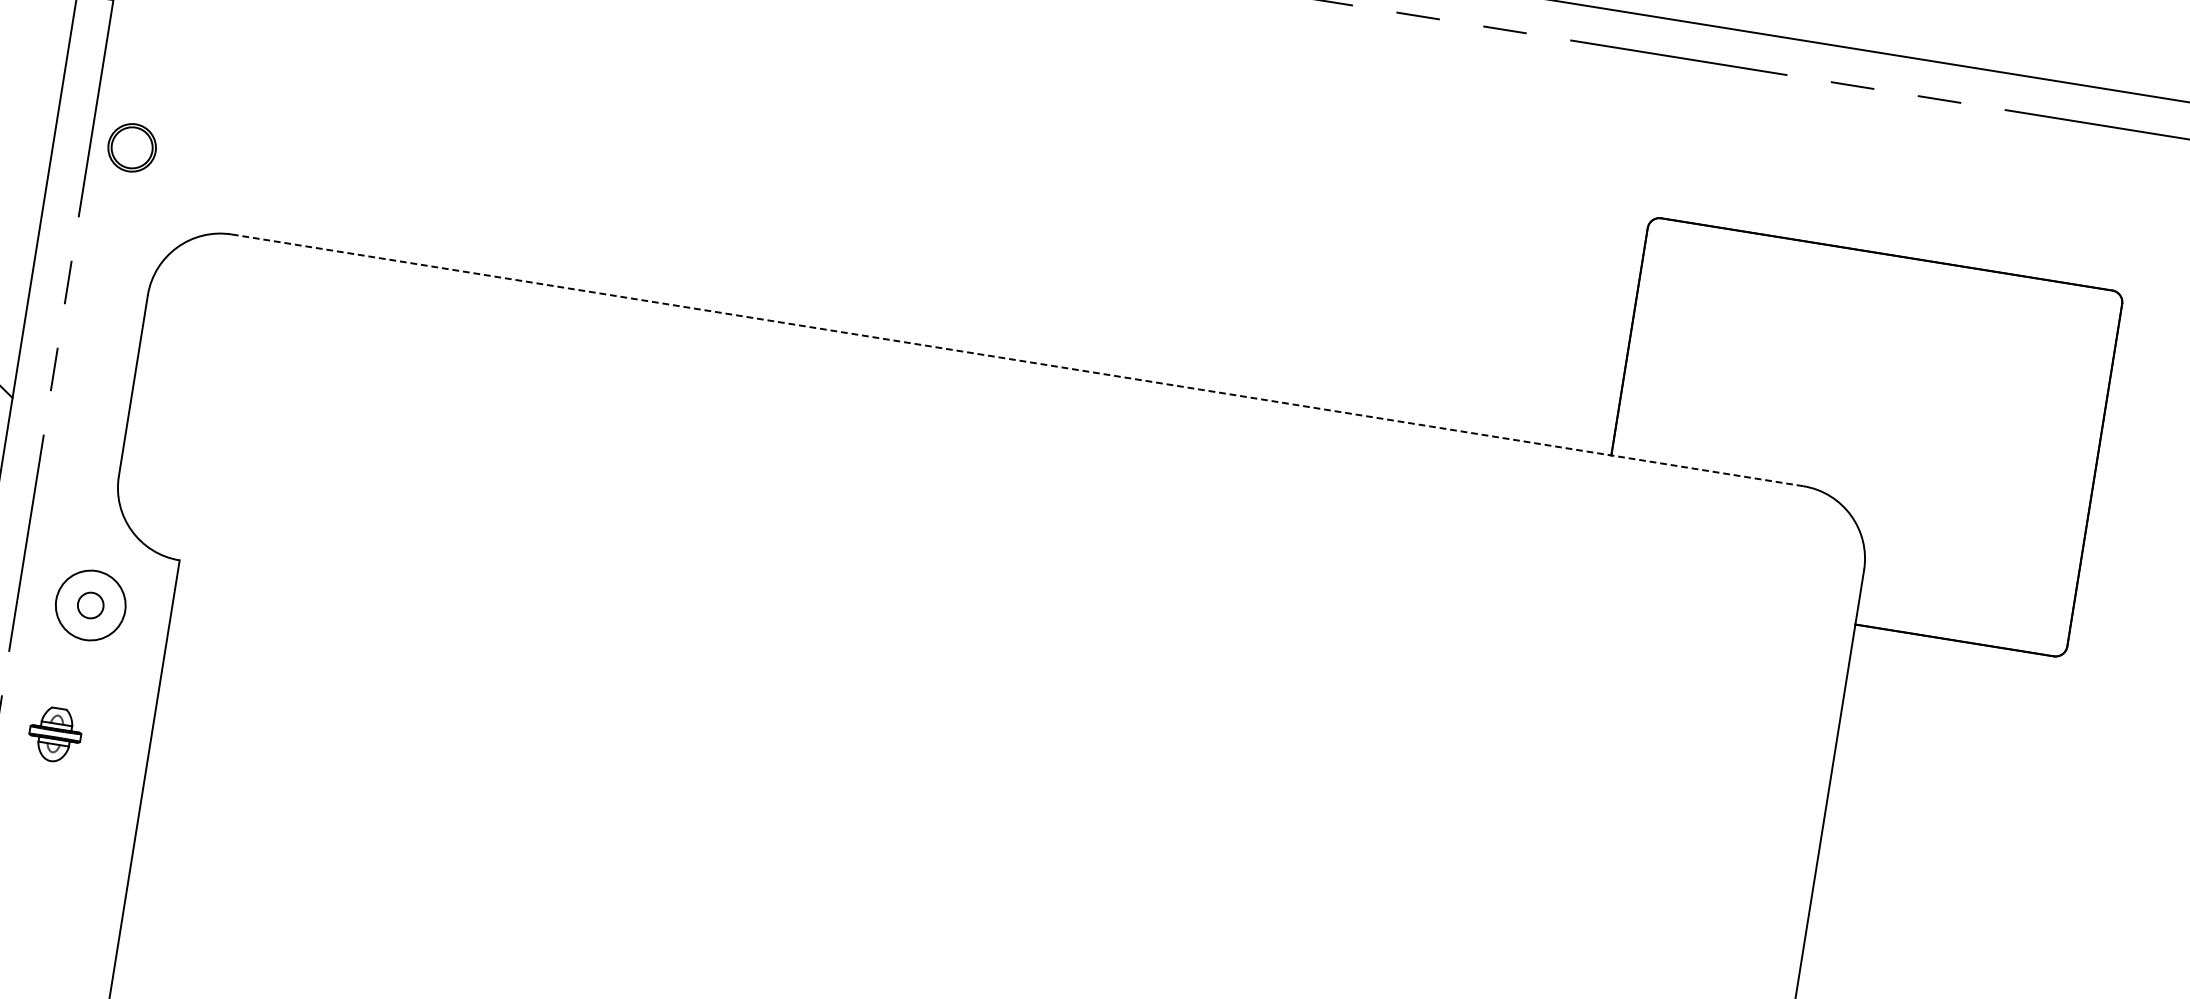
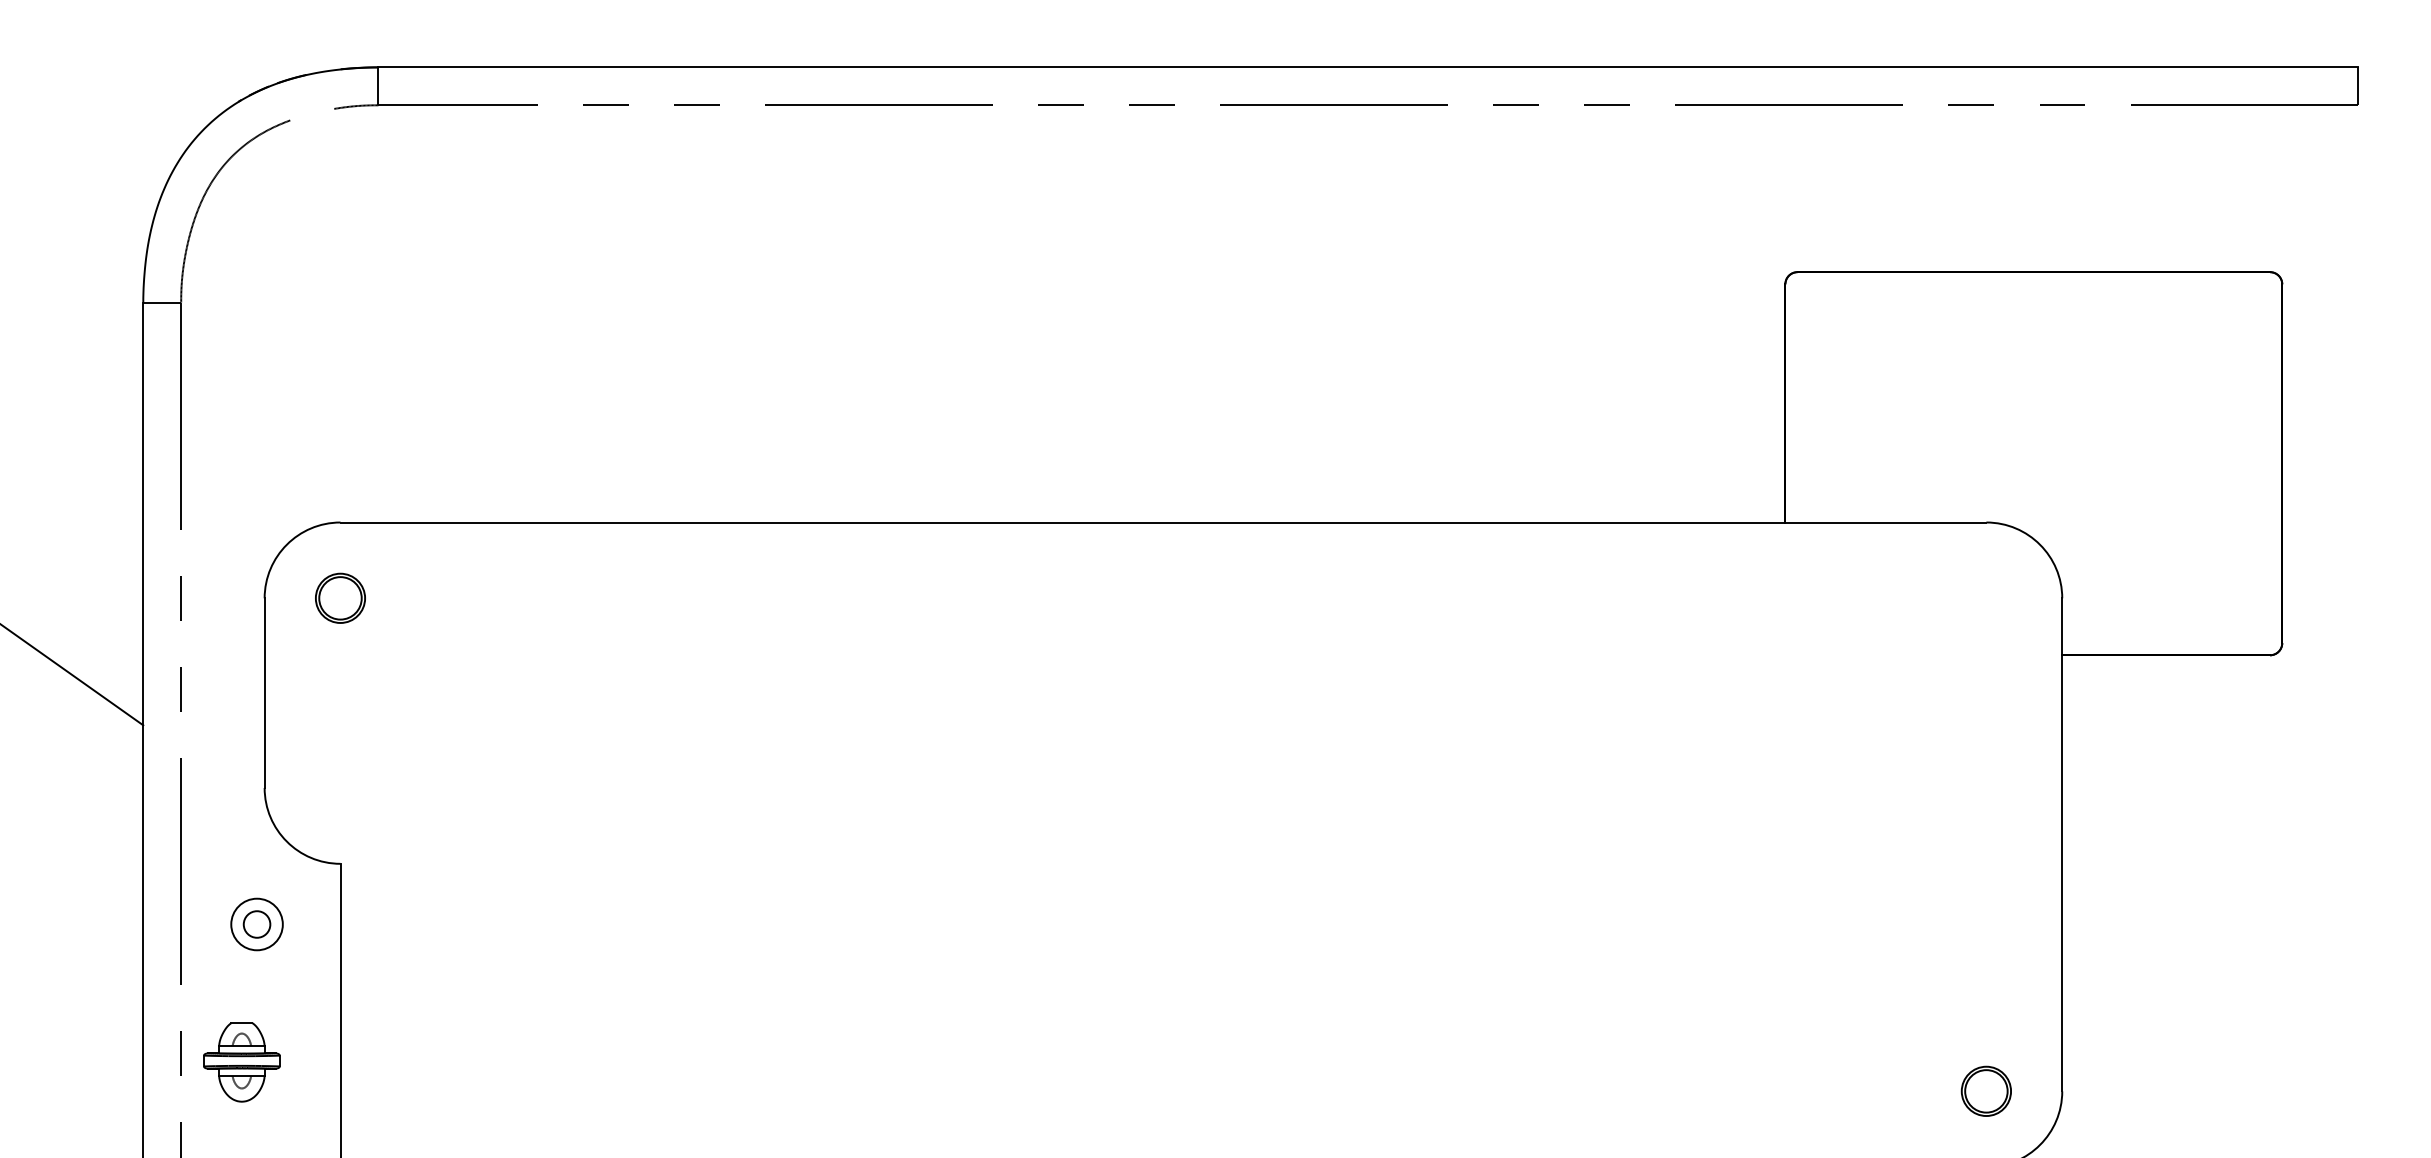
part: (132, 147) -> (340, 597), moved
line: (1017, 360) -> (1163, 522), dashed -> solid
circle: (90, 605) -> (256, 924), size x0.71
part: (54, 734) -> (241, 1062), size x1.43

